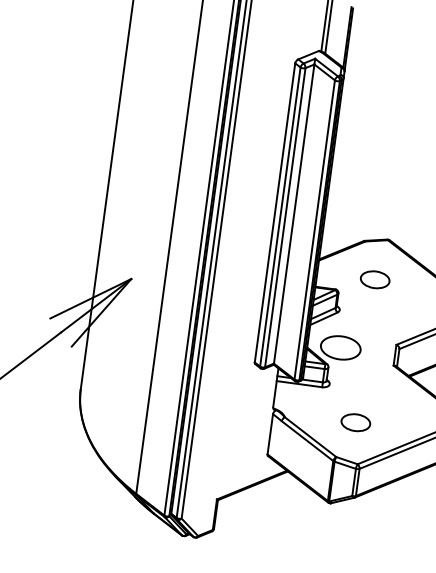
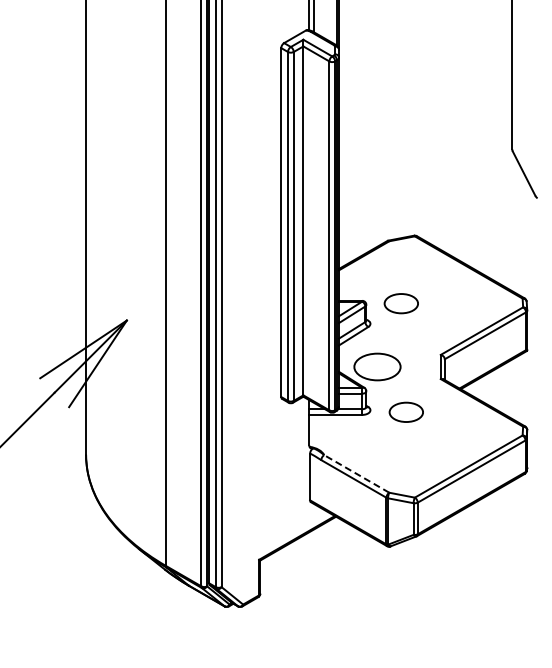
part: (374, 279) -> (400, 303), moved
part: (355, 421) -> (405, 411), moved
line: (310, 436) -> (356, 473), solid -> dashed

